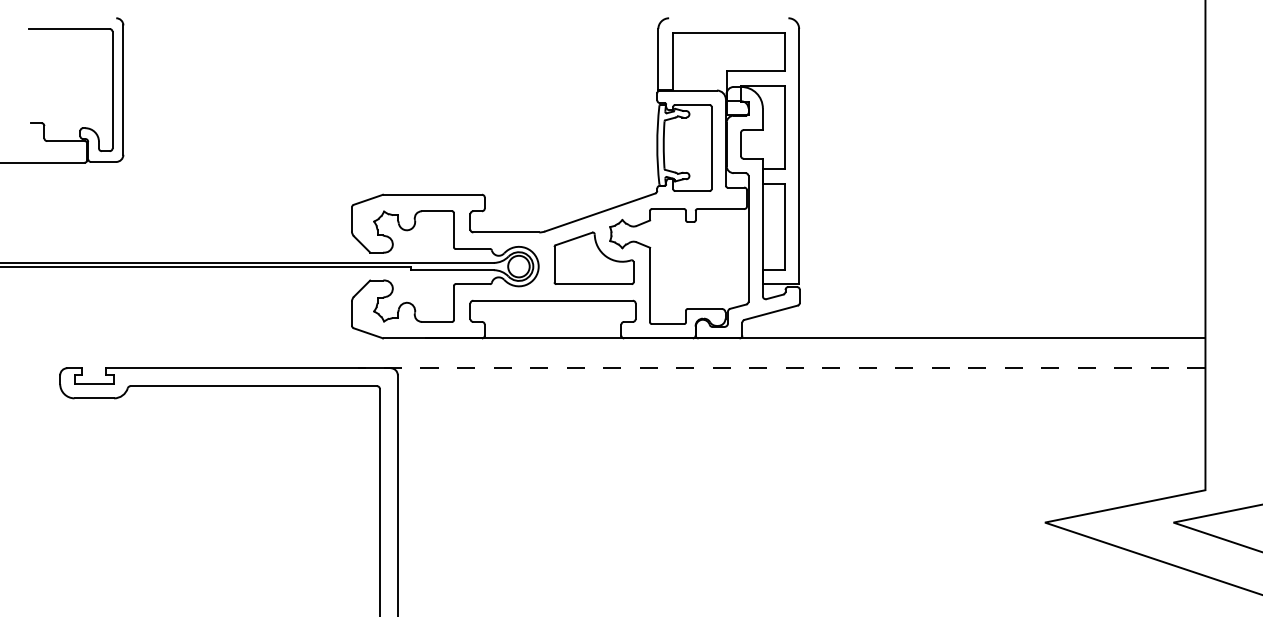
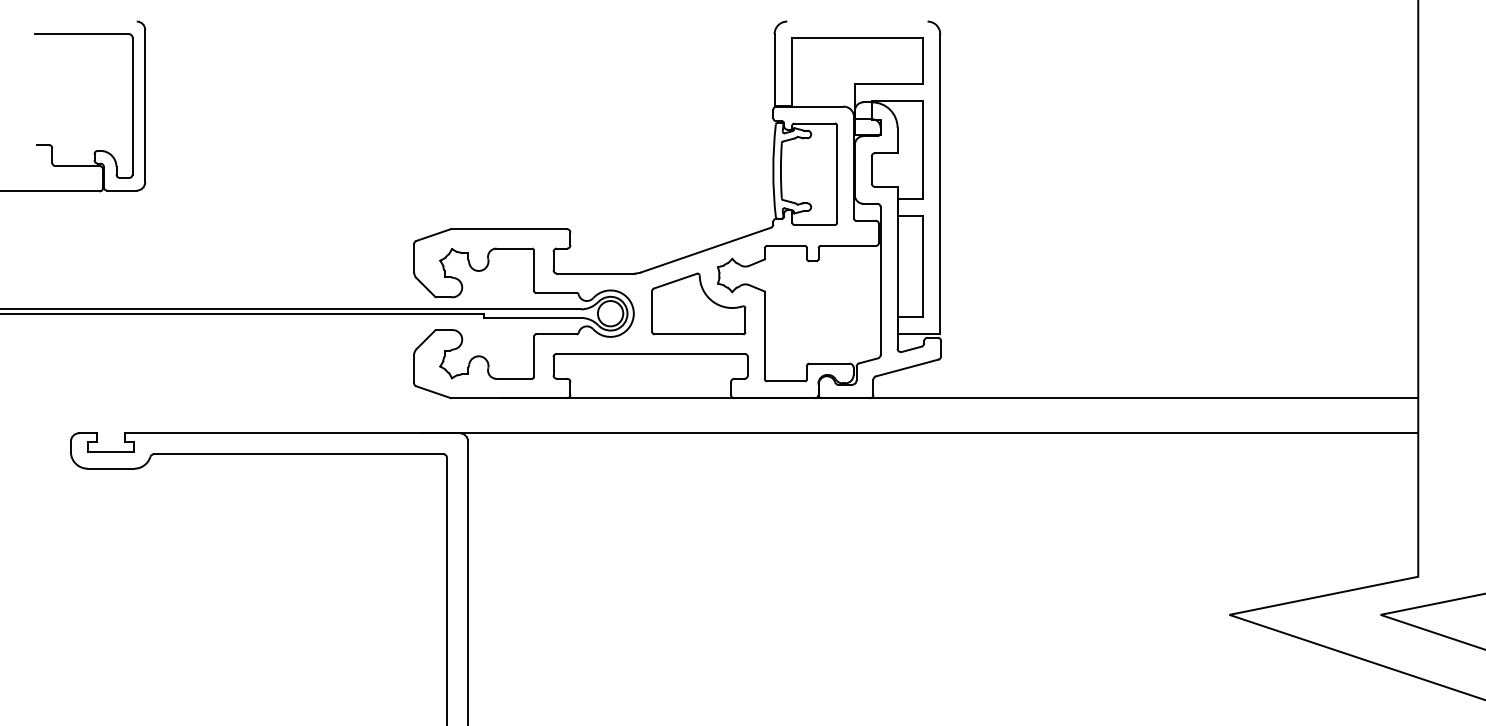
line: (781, 368) -> (919, 433), dashed -> solid

